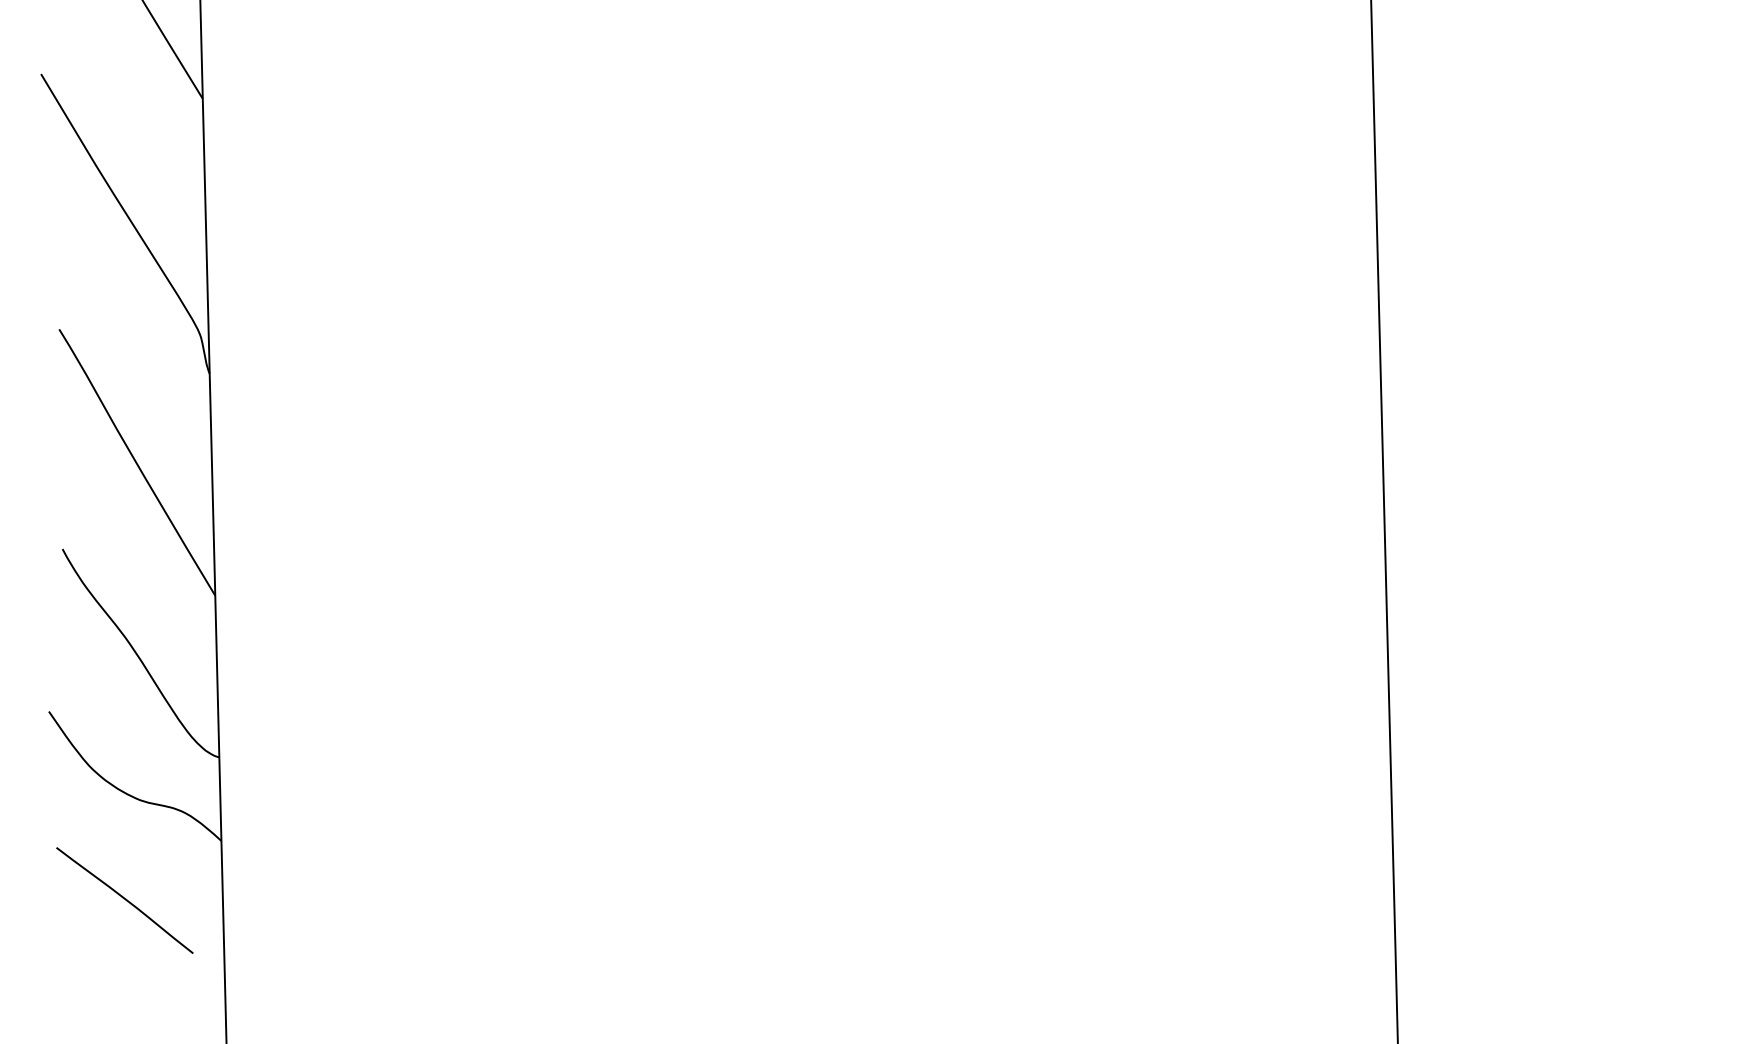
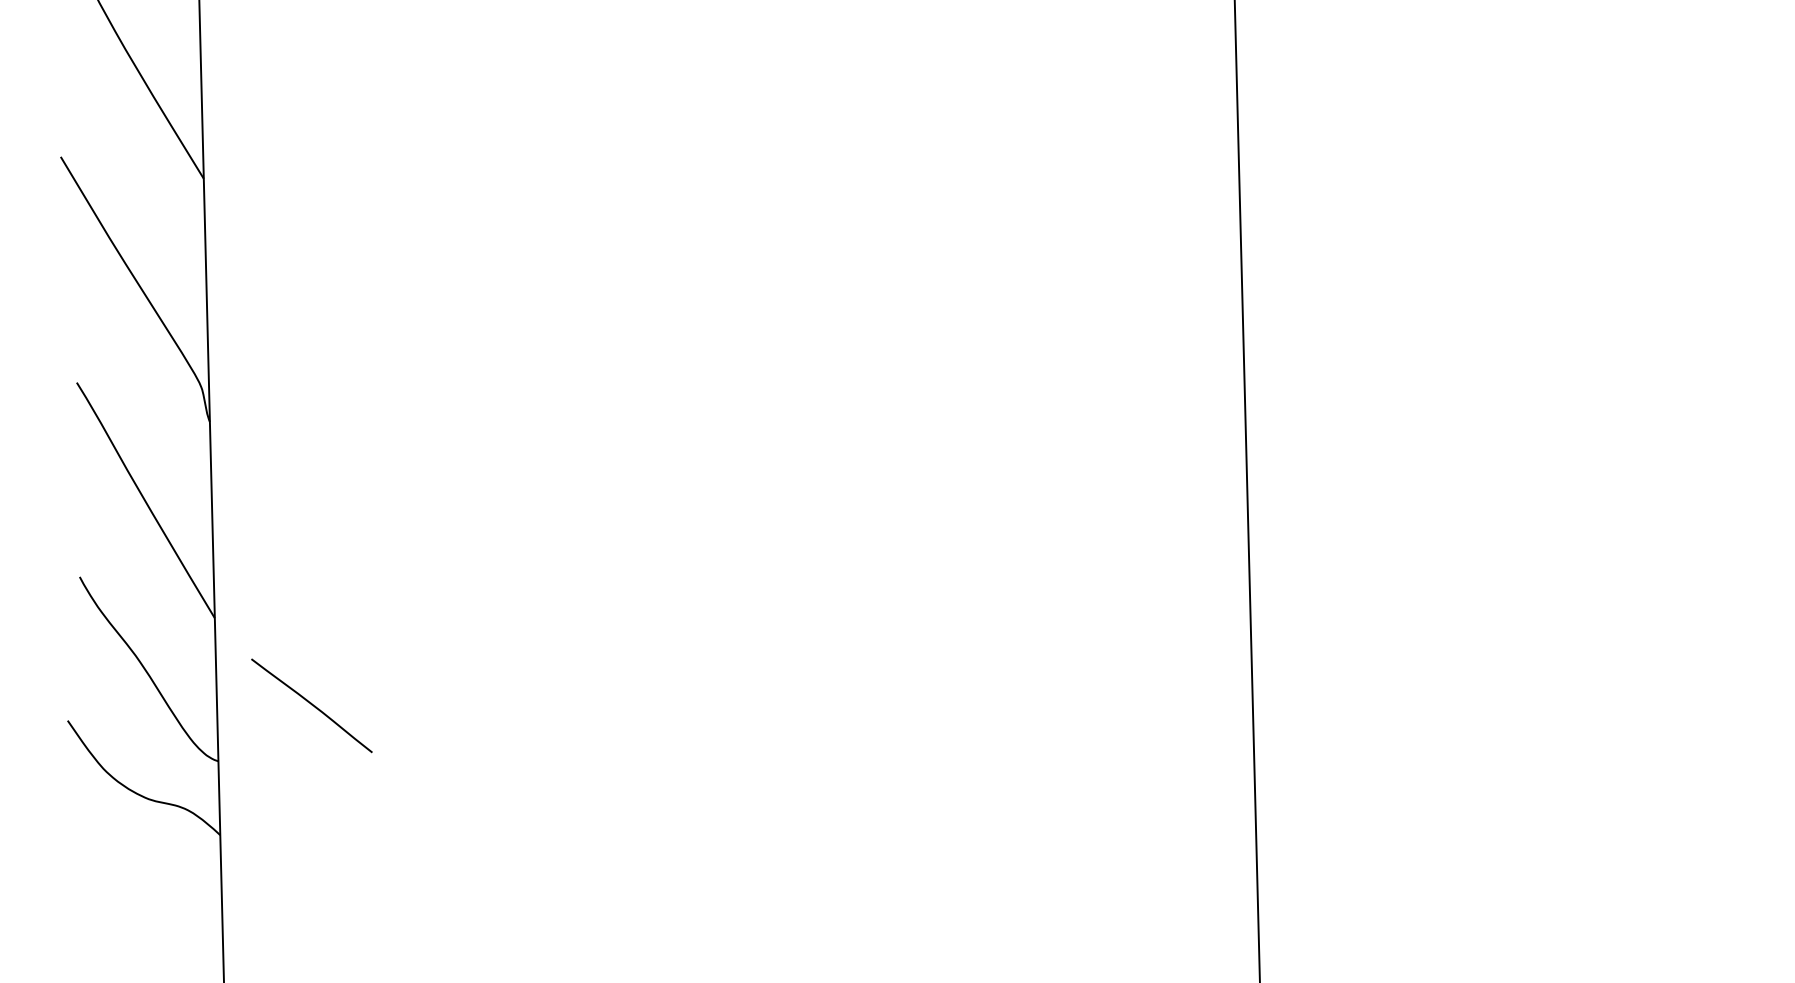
curve: (124, 900) -> (311, 705), moved

